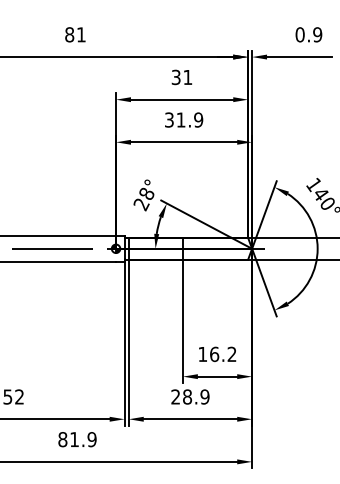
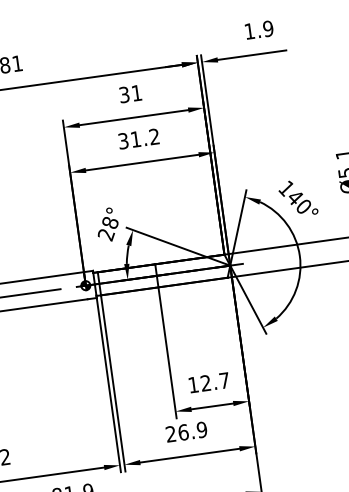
text: (299, 34) -> (248, 31), 0.9 -> 1.9
text: (198, 119) -> (154, 136), 31.9 -> 31.2
text: (223, 354) -> (215, 382), 16.2 -> 12.7
text: (187, 396) -> (183, 431), 28.9 -> 26.9

